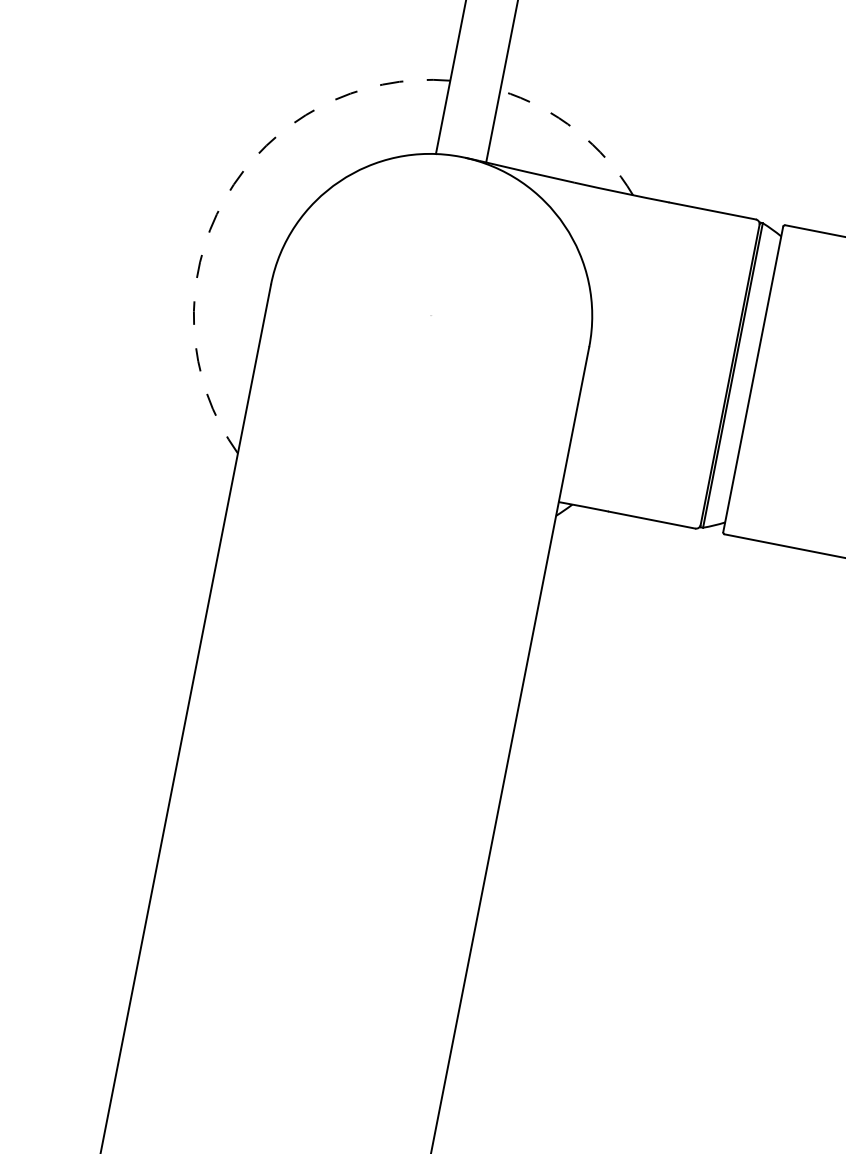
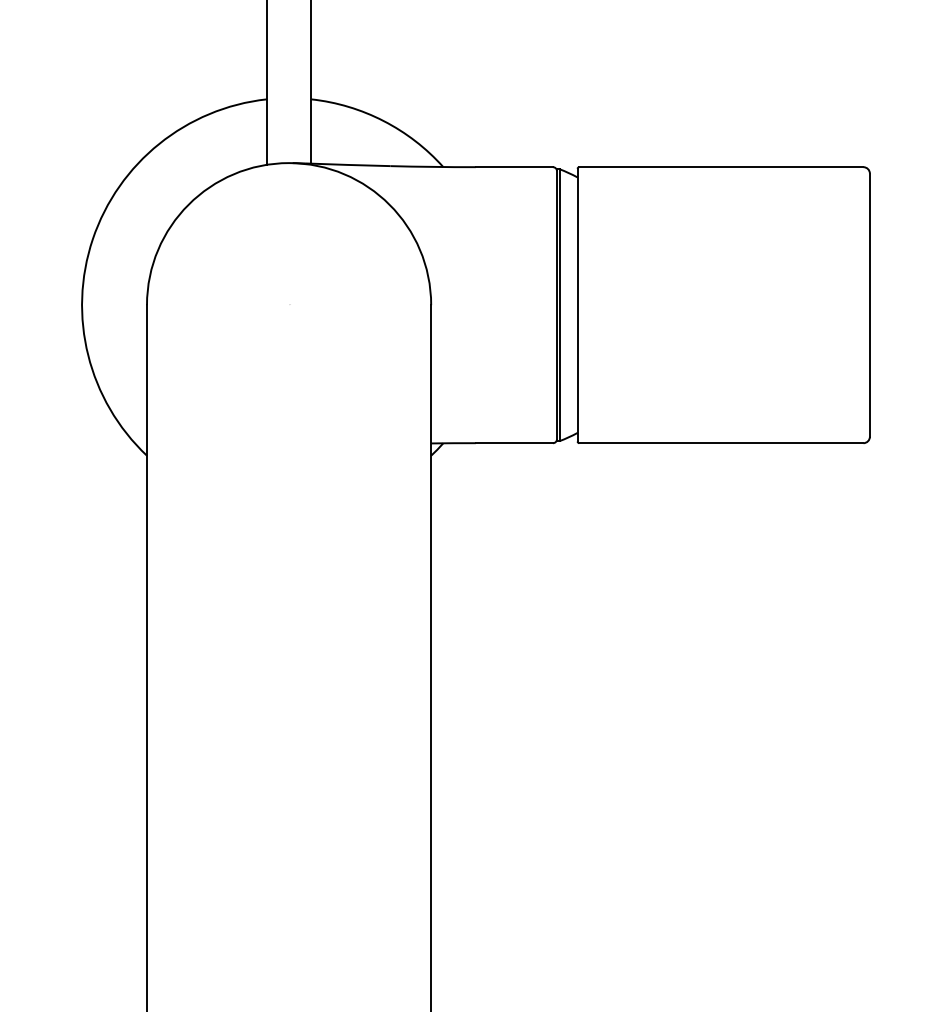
arc: (576, 131) -> (383, 121), dashed -> solid
arc: (224, 199) -> (92, 239), dashed -> solid

